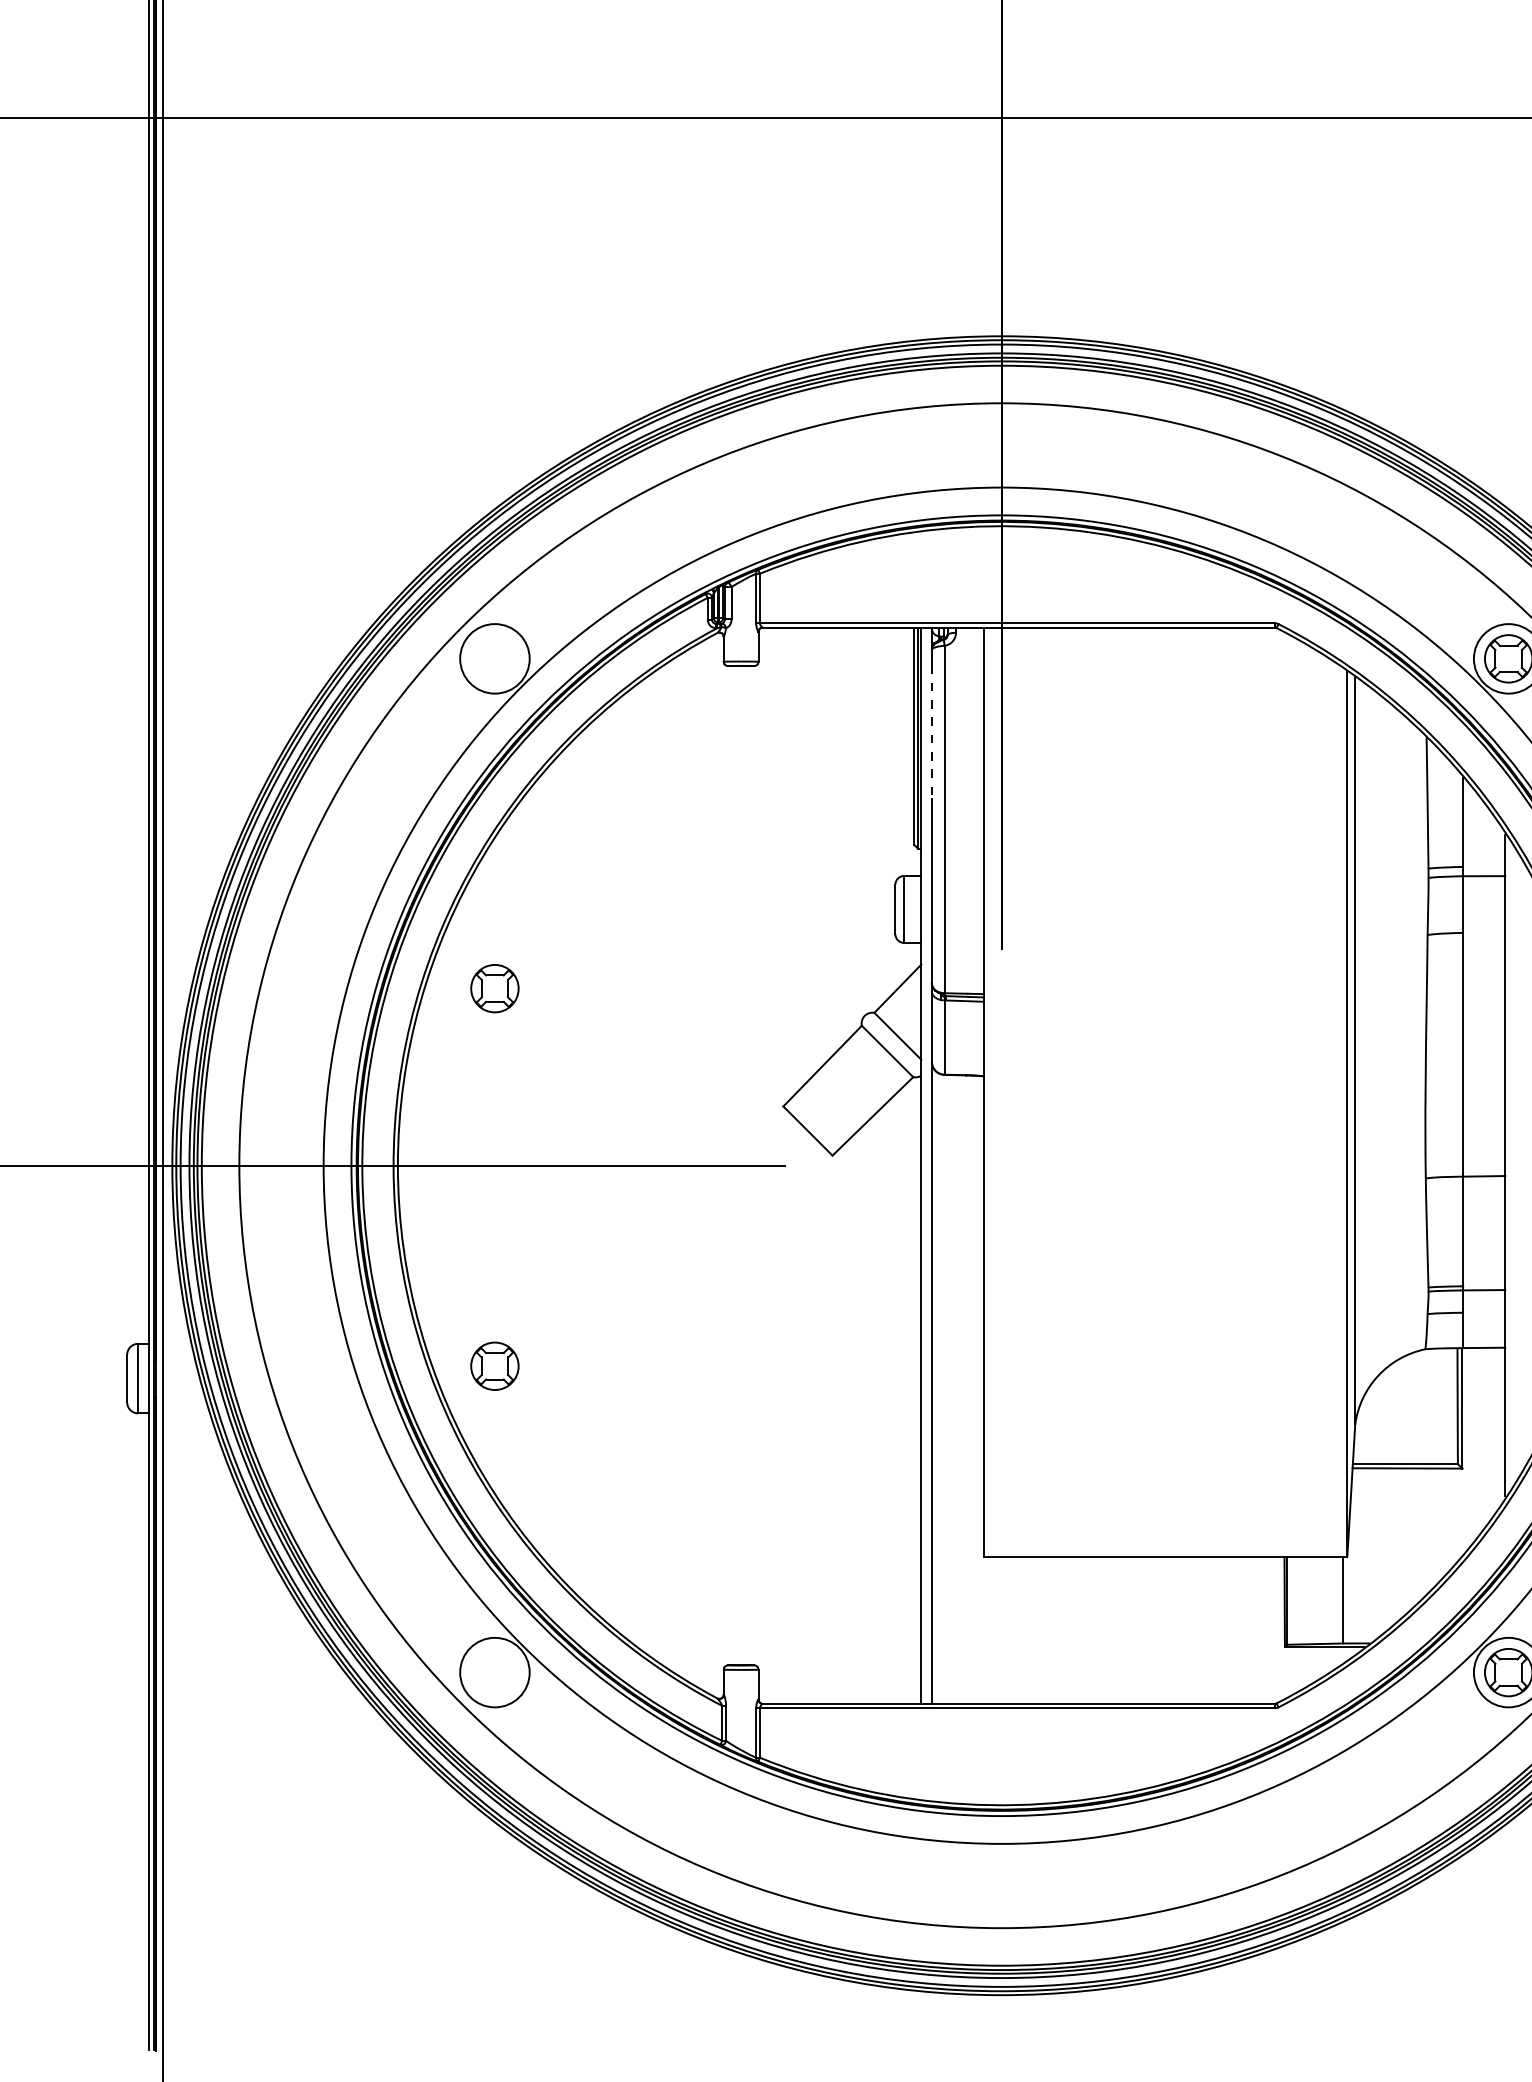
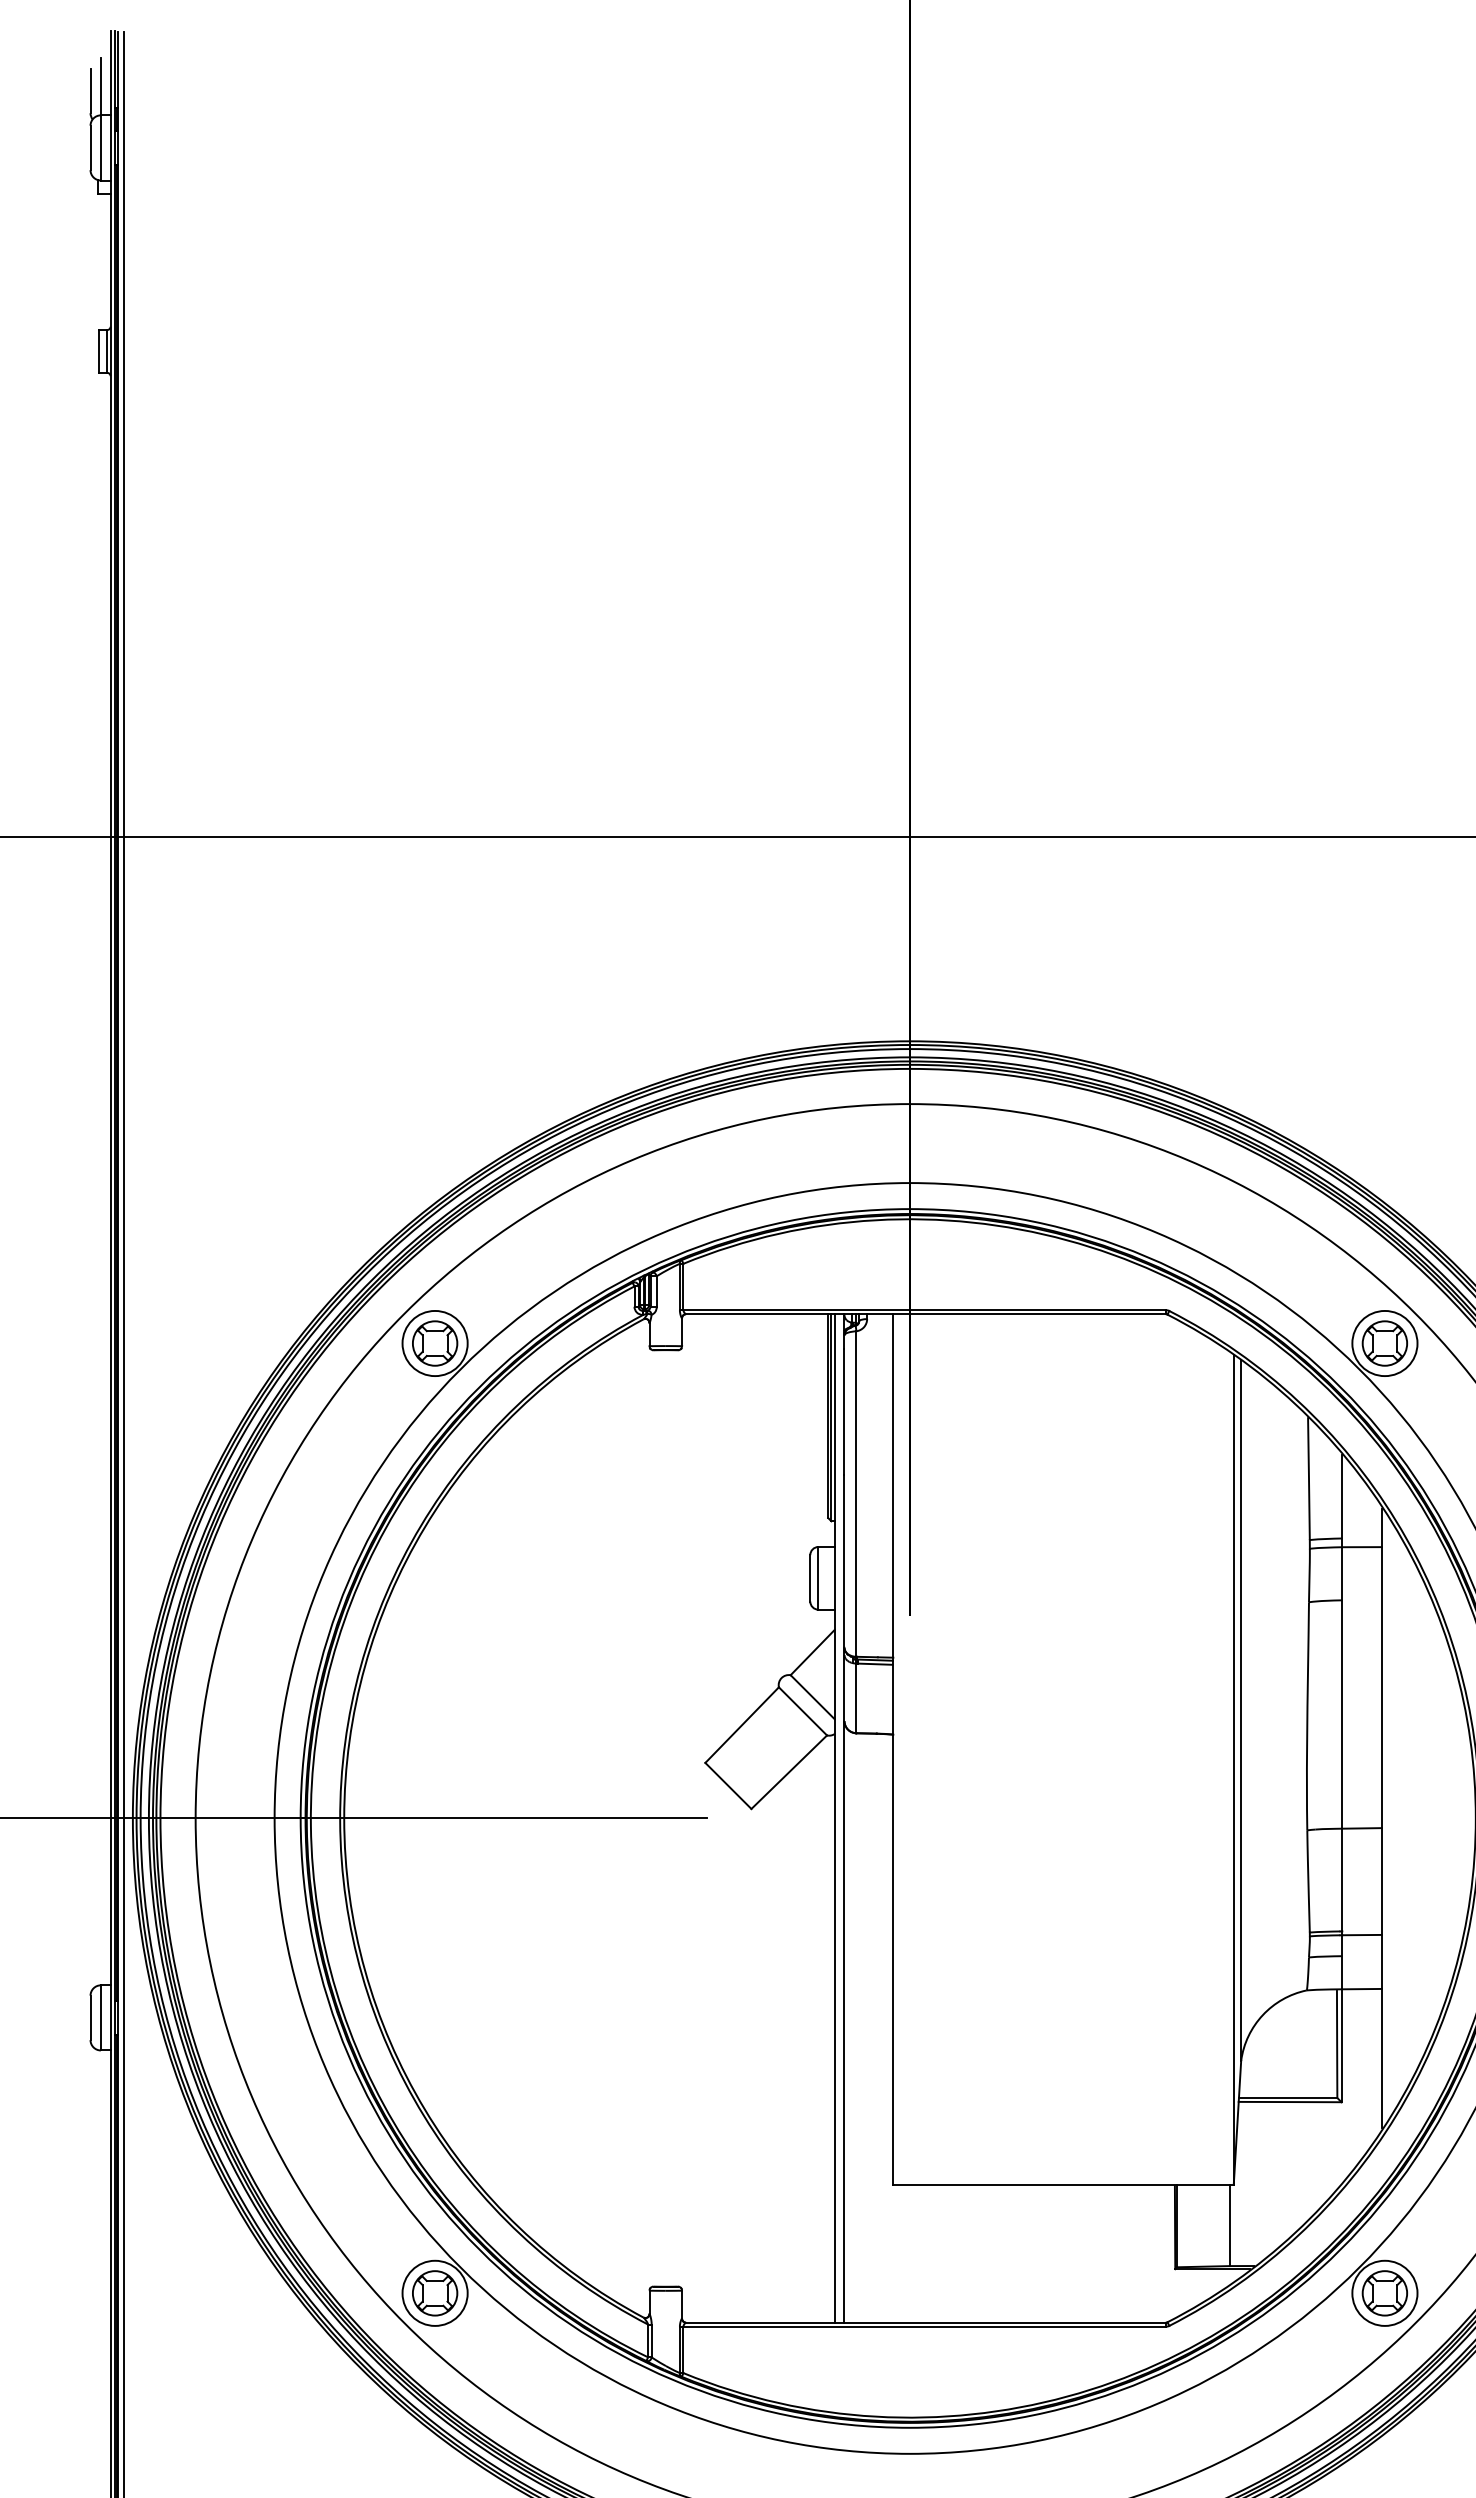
line: (931, 732) -> (844, 1412), dashed -> solid
part: (495, 988) -> (435, 1343), moved
part: (495, 1366) -> (435, 2293), moved

